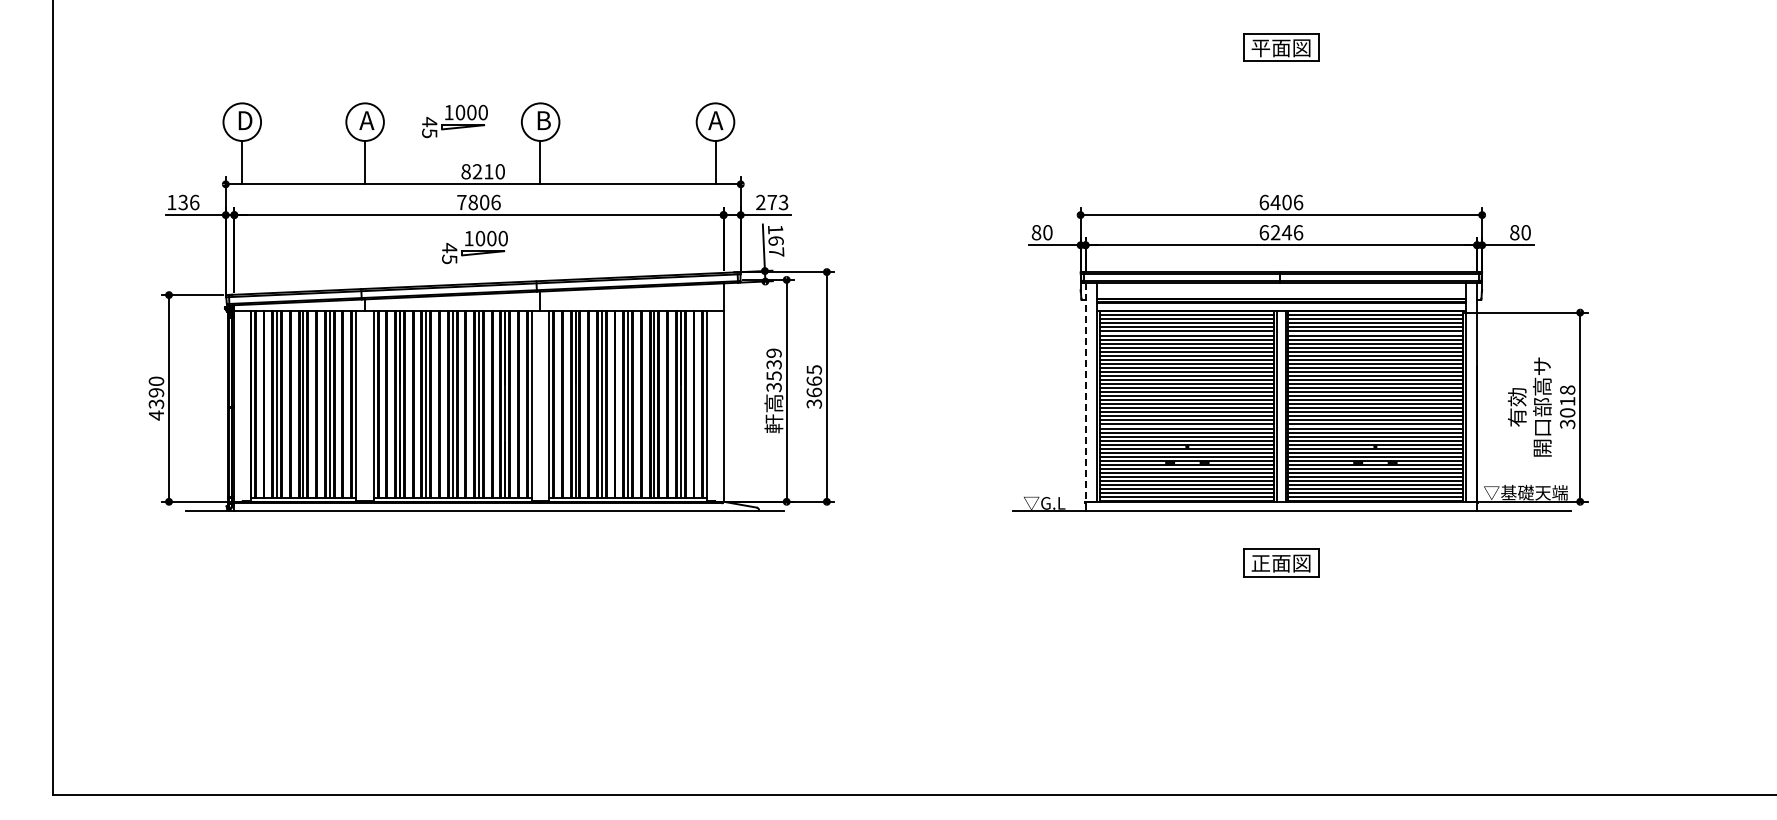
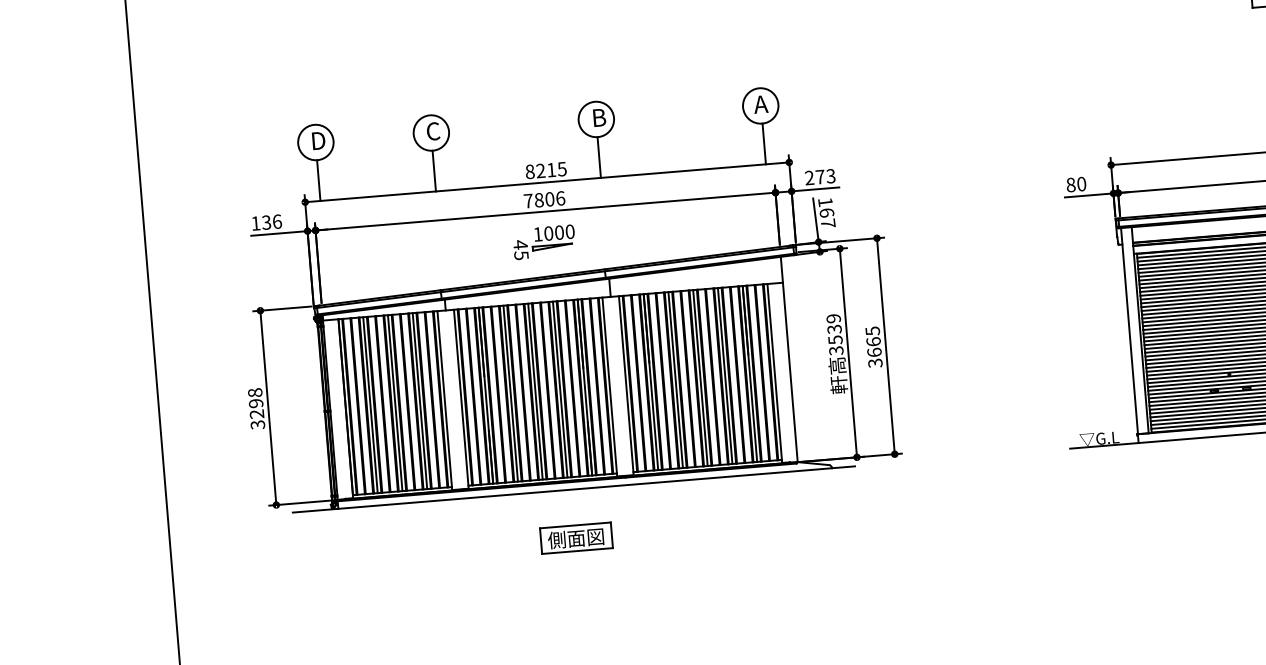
text: (366, 120) -> (432, 131), A -> C
part: (454, 121) -> (515, 125), removed
text: (499, 171) -> (561, 169), 8210 -> 8215
line: (1085, 392) -> (1129, 331), dashed -> solid
text: (156, 398) -> (256, 408), 4390 -> 3298
part: (483, 562) -> (576, 537), added

